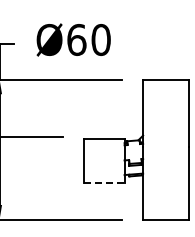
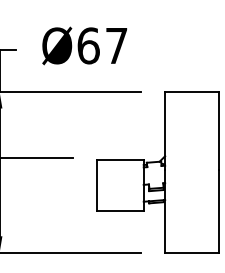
text: (100, 40) -> (115, 46), Ø60 -> Ø67
line: (104, 182) -> (120, 210), dashed -> solid

